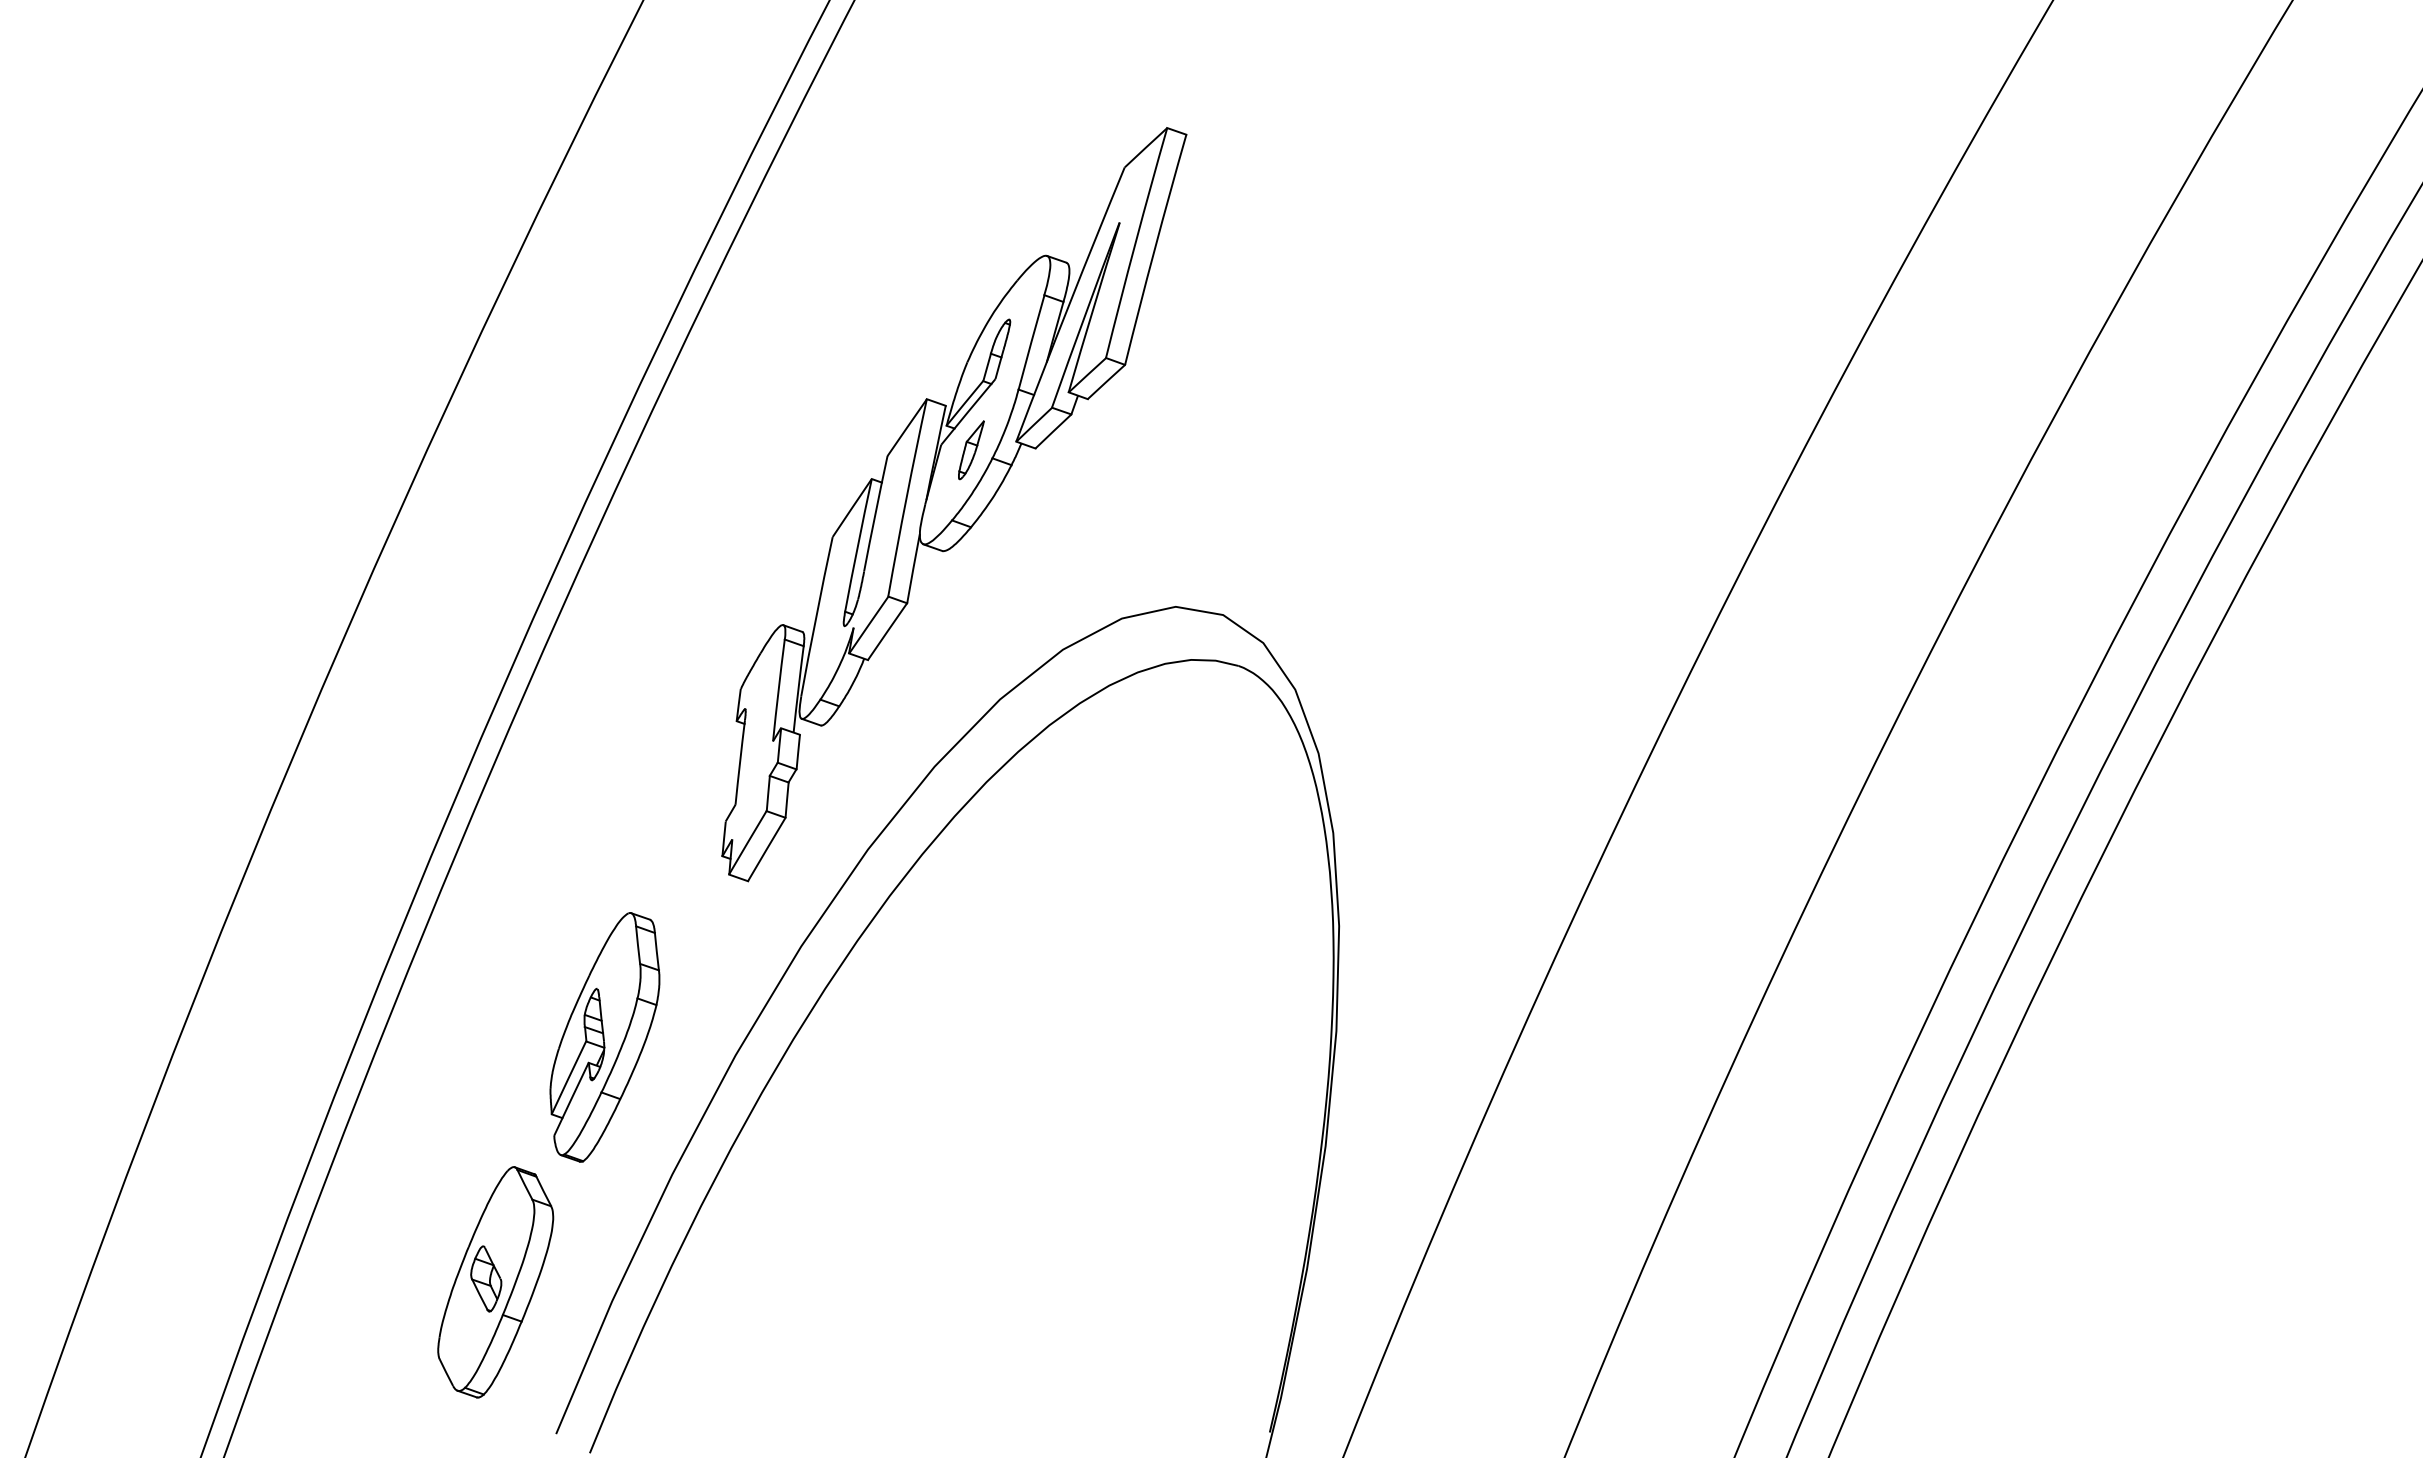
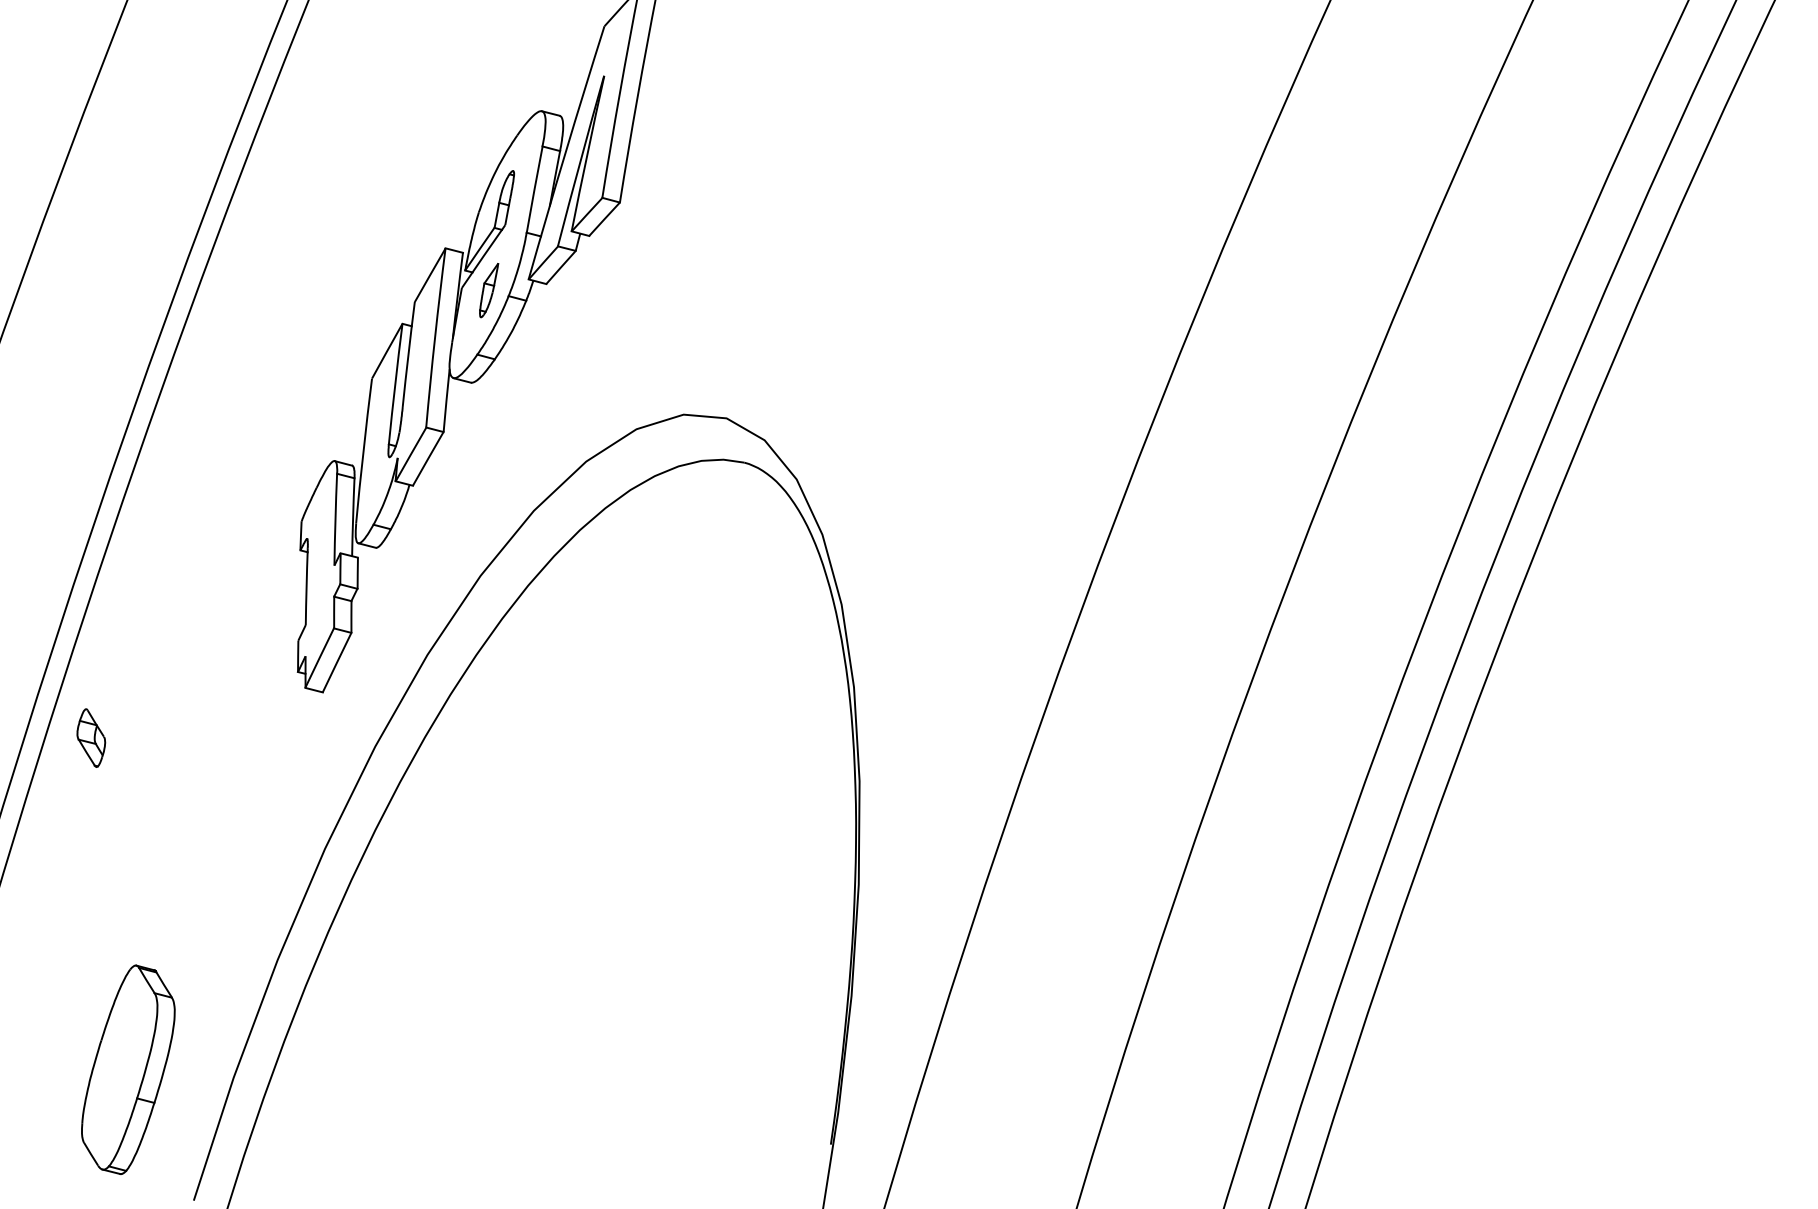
part: (604, 1037) -> (206, 842), removed
part: (486, 1278) -> (91, 737), moved

